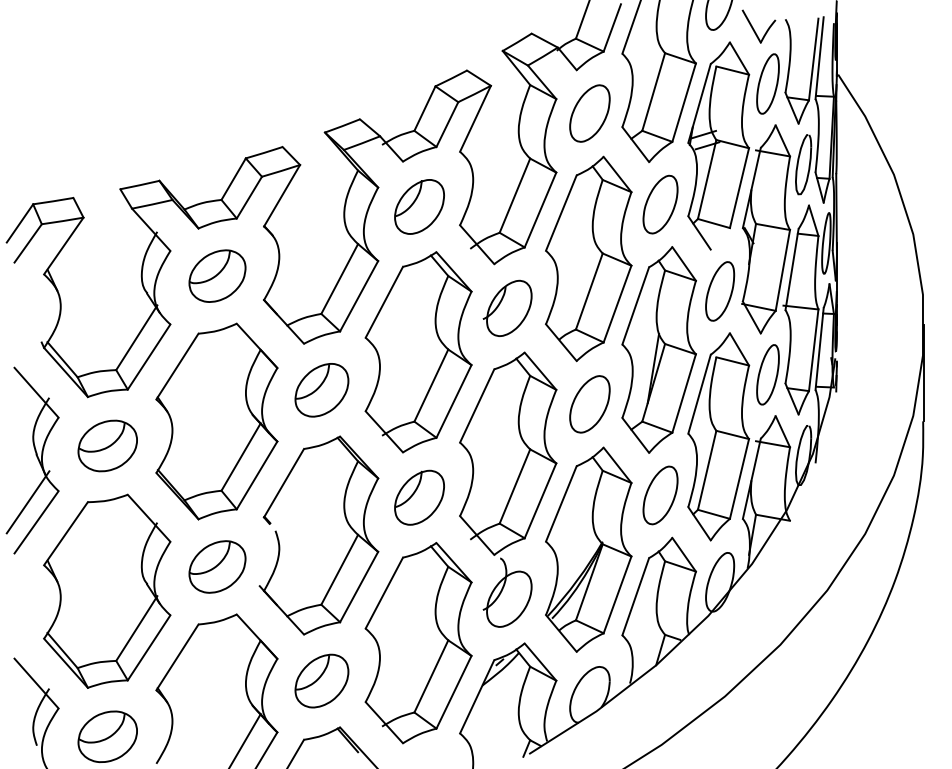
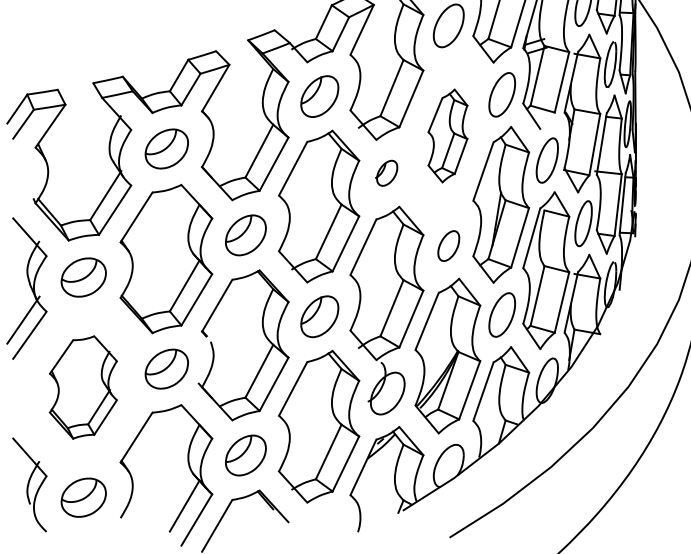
part: (588, 258) -> (447, 135), size x0.6
part: (507, 307) -> (386, 172), size x0.6
part: (589, 404) -> (448, 246), size x0.7
part: (107, 590) -> (83, 386), size x0.7

